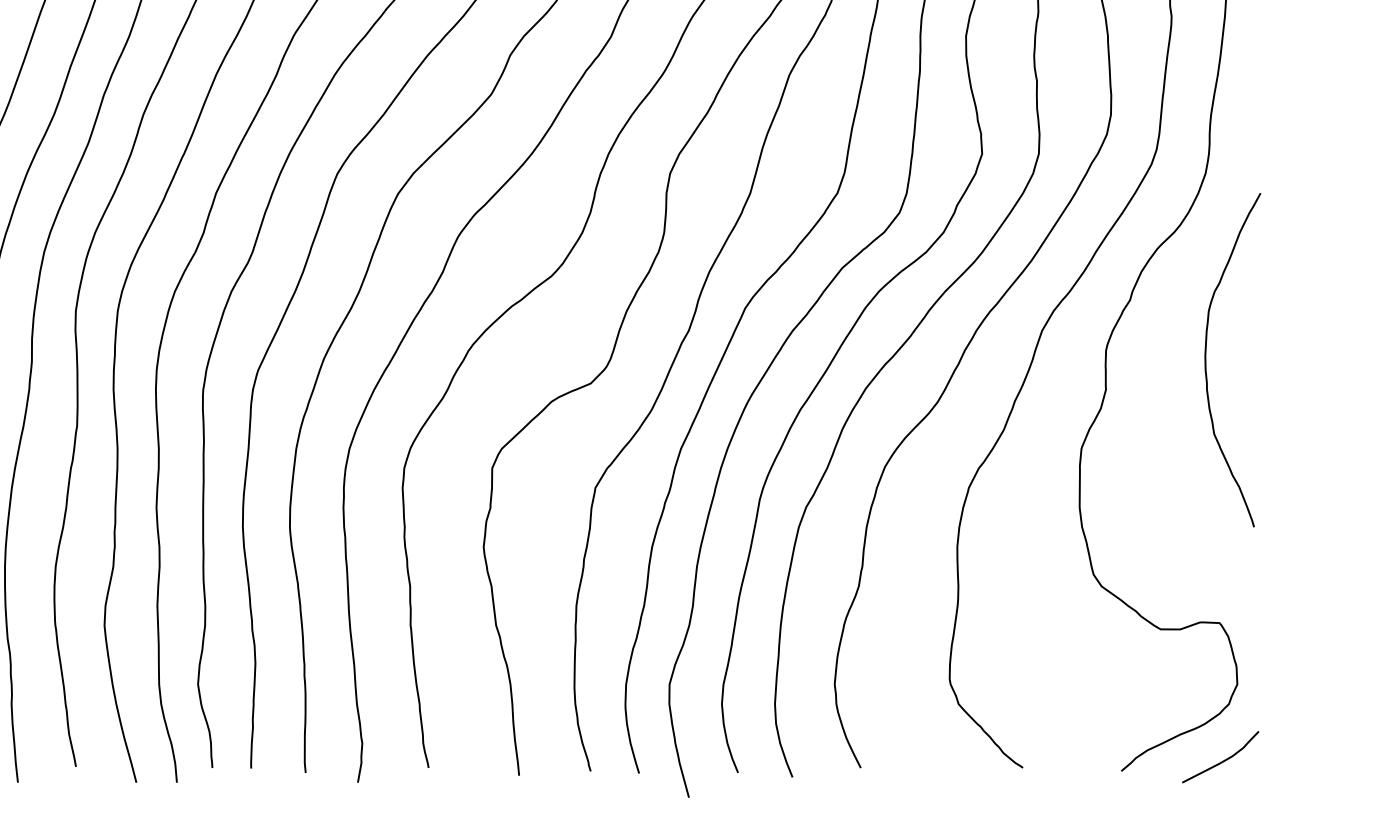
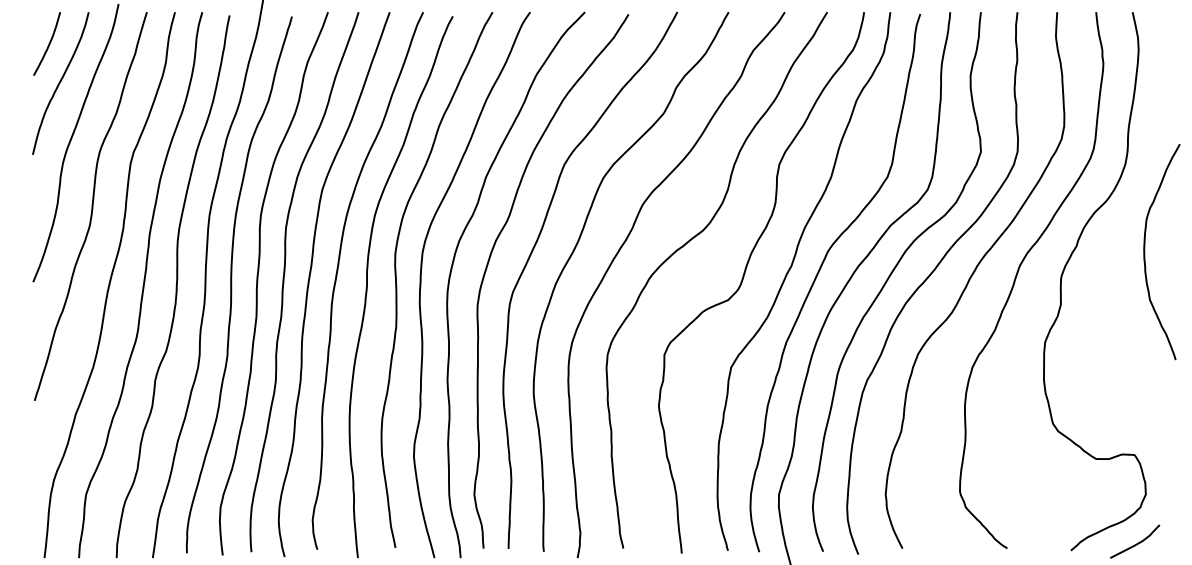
curve: (1207, 360) -> (1145, 252), moved

